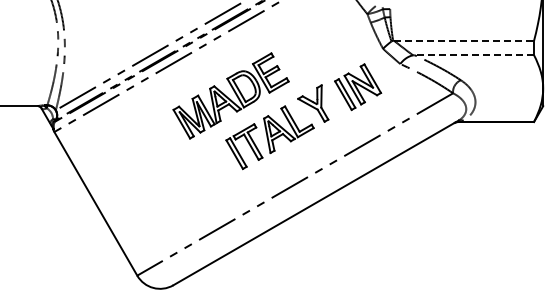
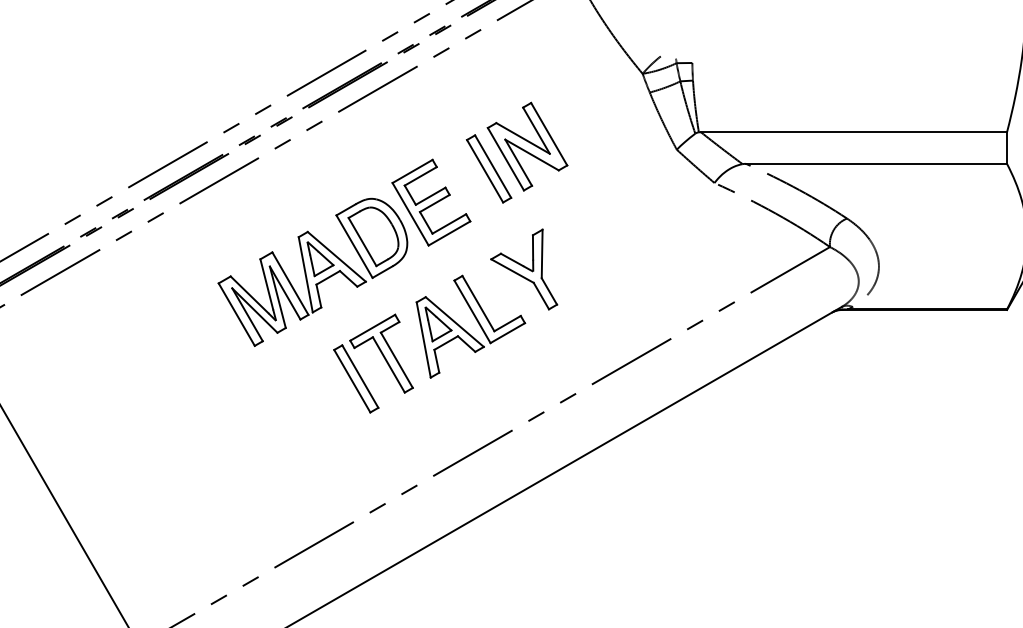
line: (464, 40) -> (854, 131), dashed -> solid
line: (474, 55) -> (876, 164), dashed -> solid
part: (358, 87) -> (518, 153), moved

